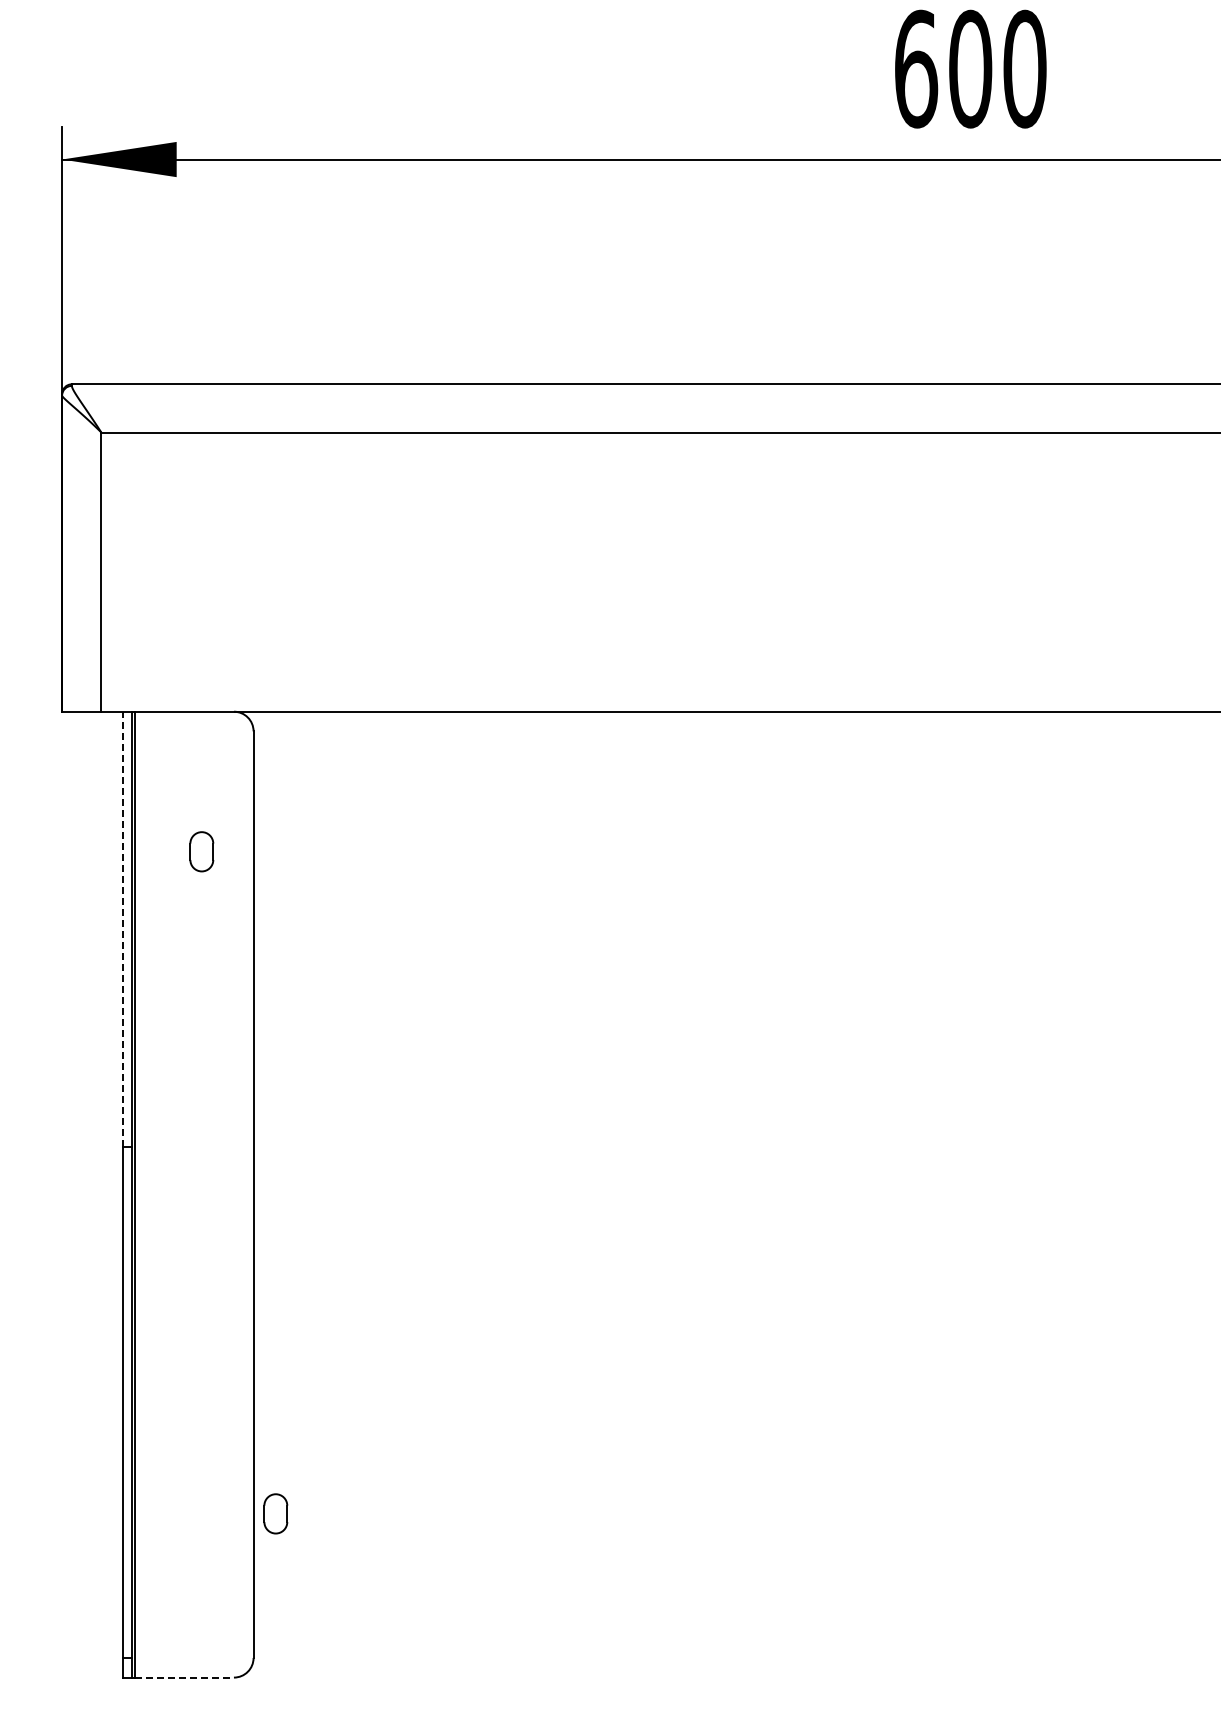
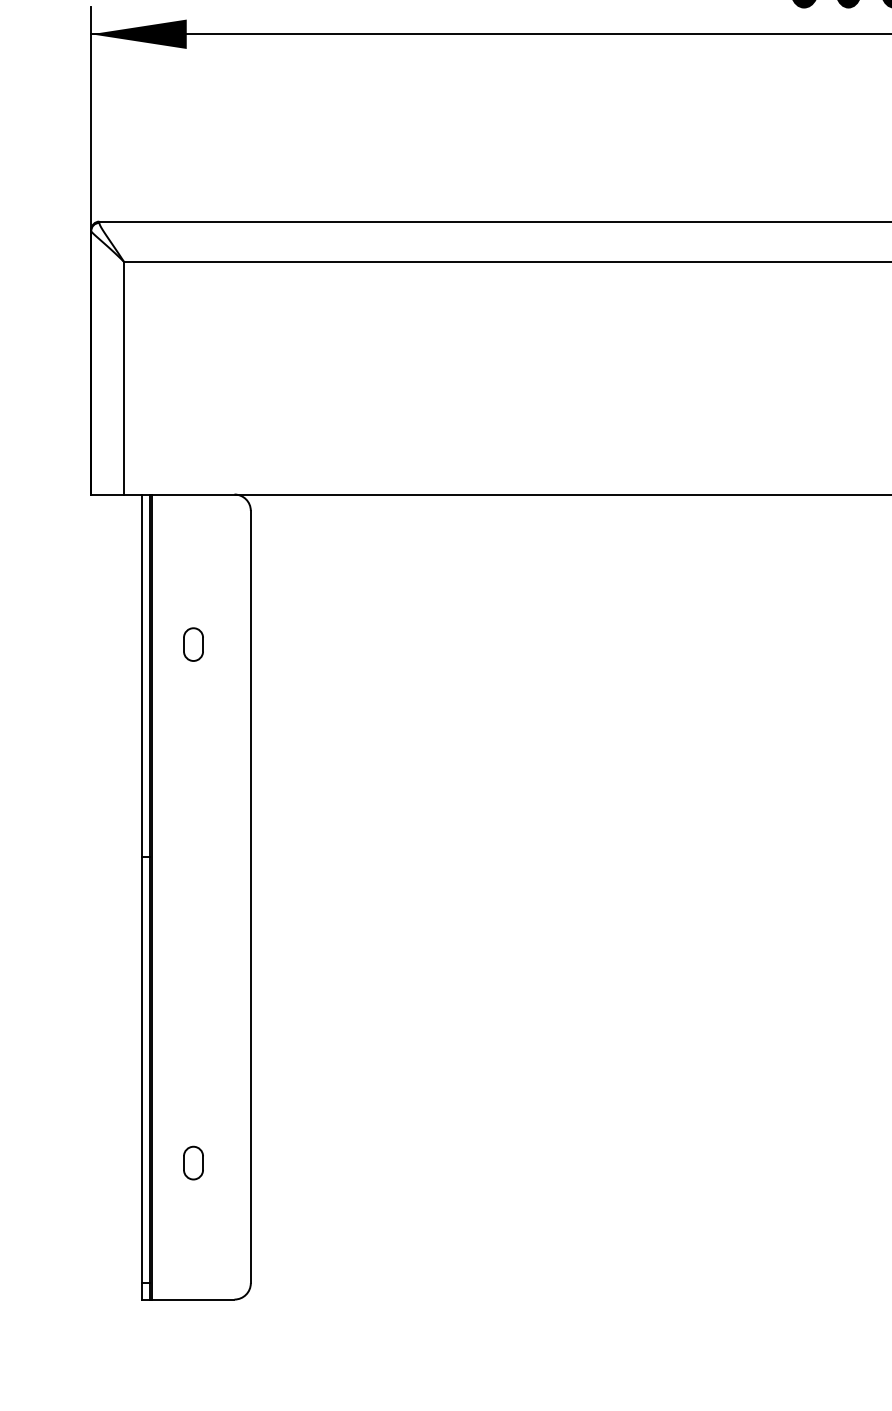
part: (201, 851) -> (193, 644), moved
line: (122, 929) -> (141, 676), dashed -> solid
part: (275, 1513) -> (193, 1162), moved
line: (184, 1677) -> (193, 1299), dashed -> solid

